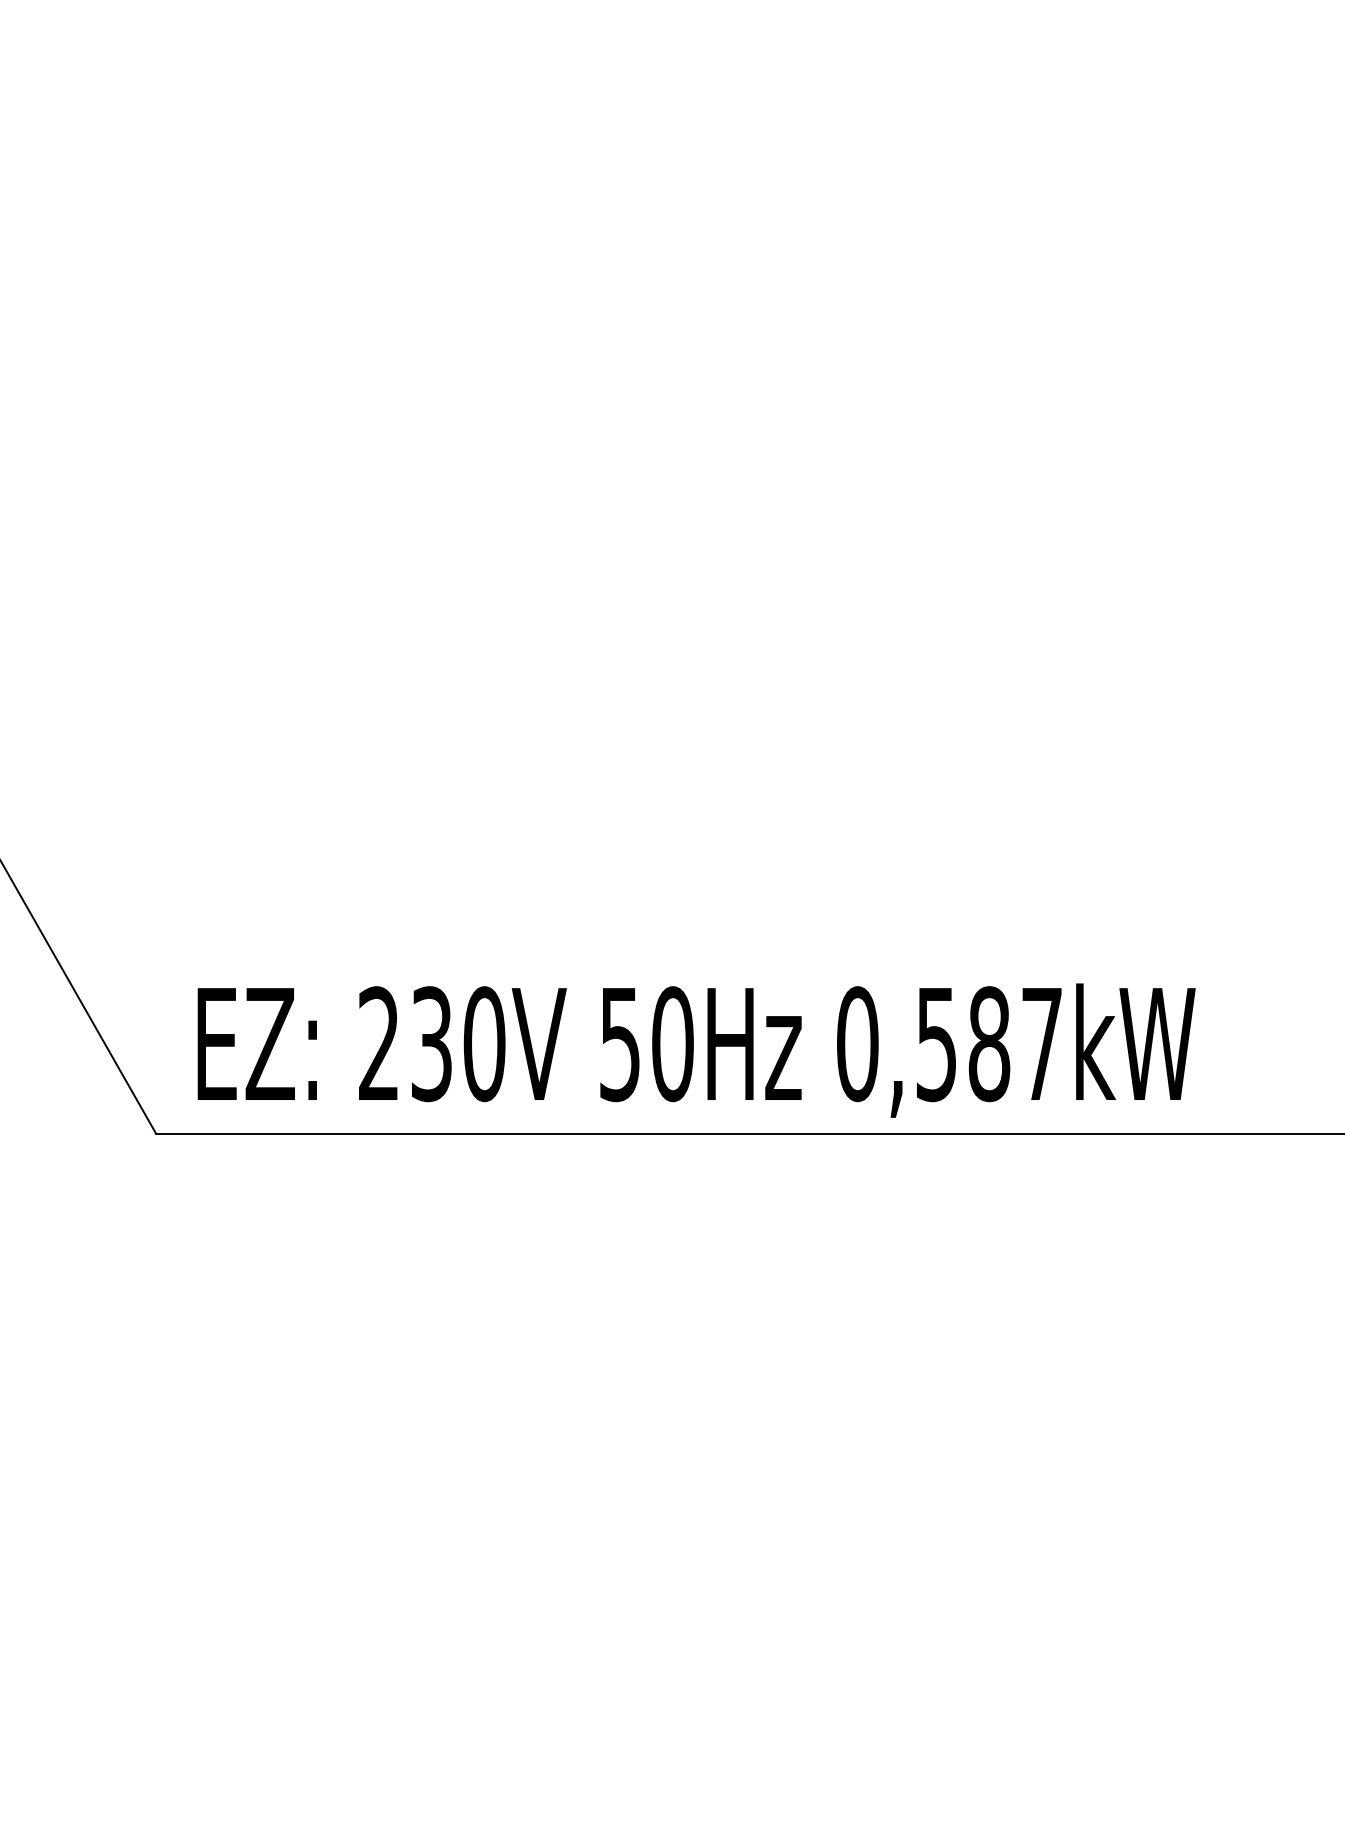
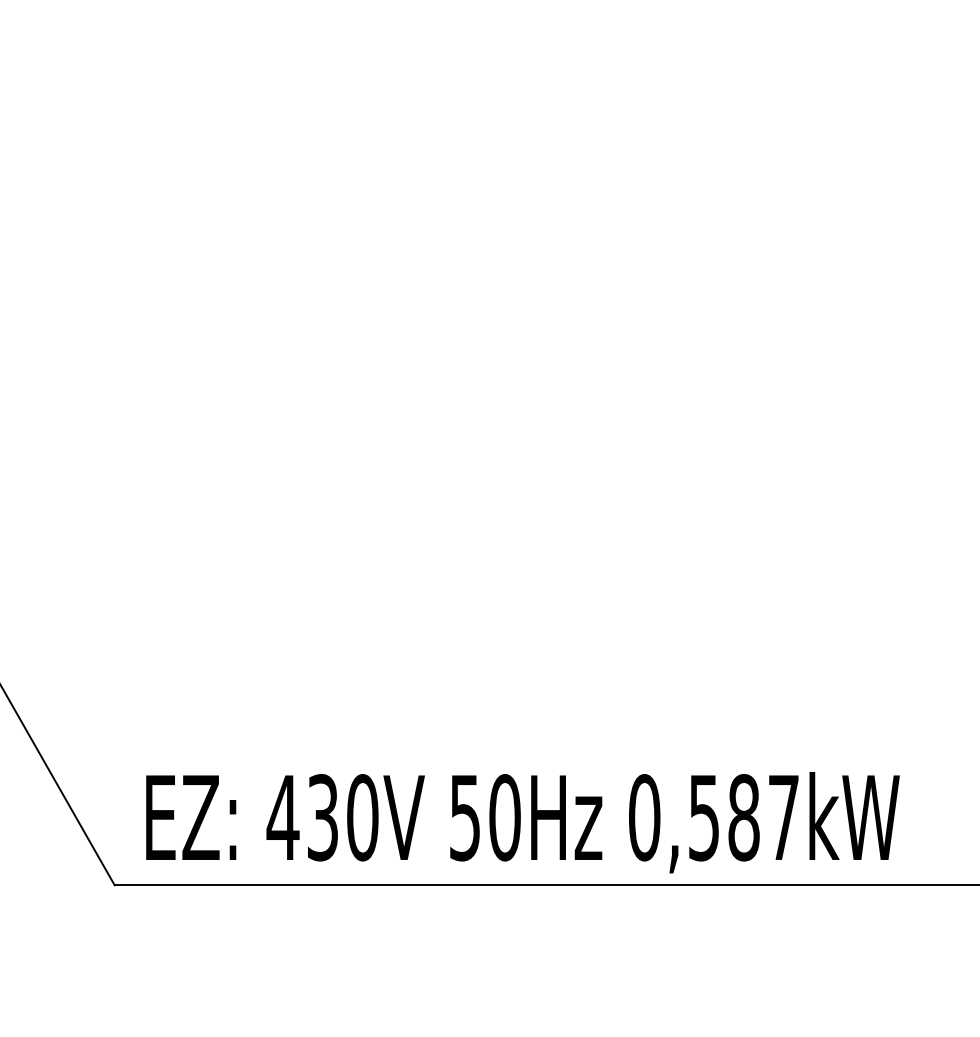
text: (378, 1042) -> (282, 816), 230V -> 430V

